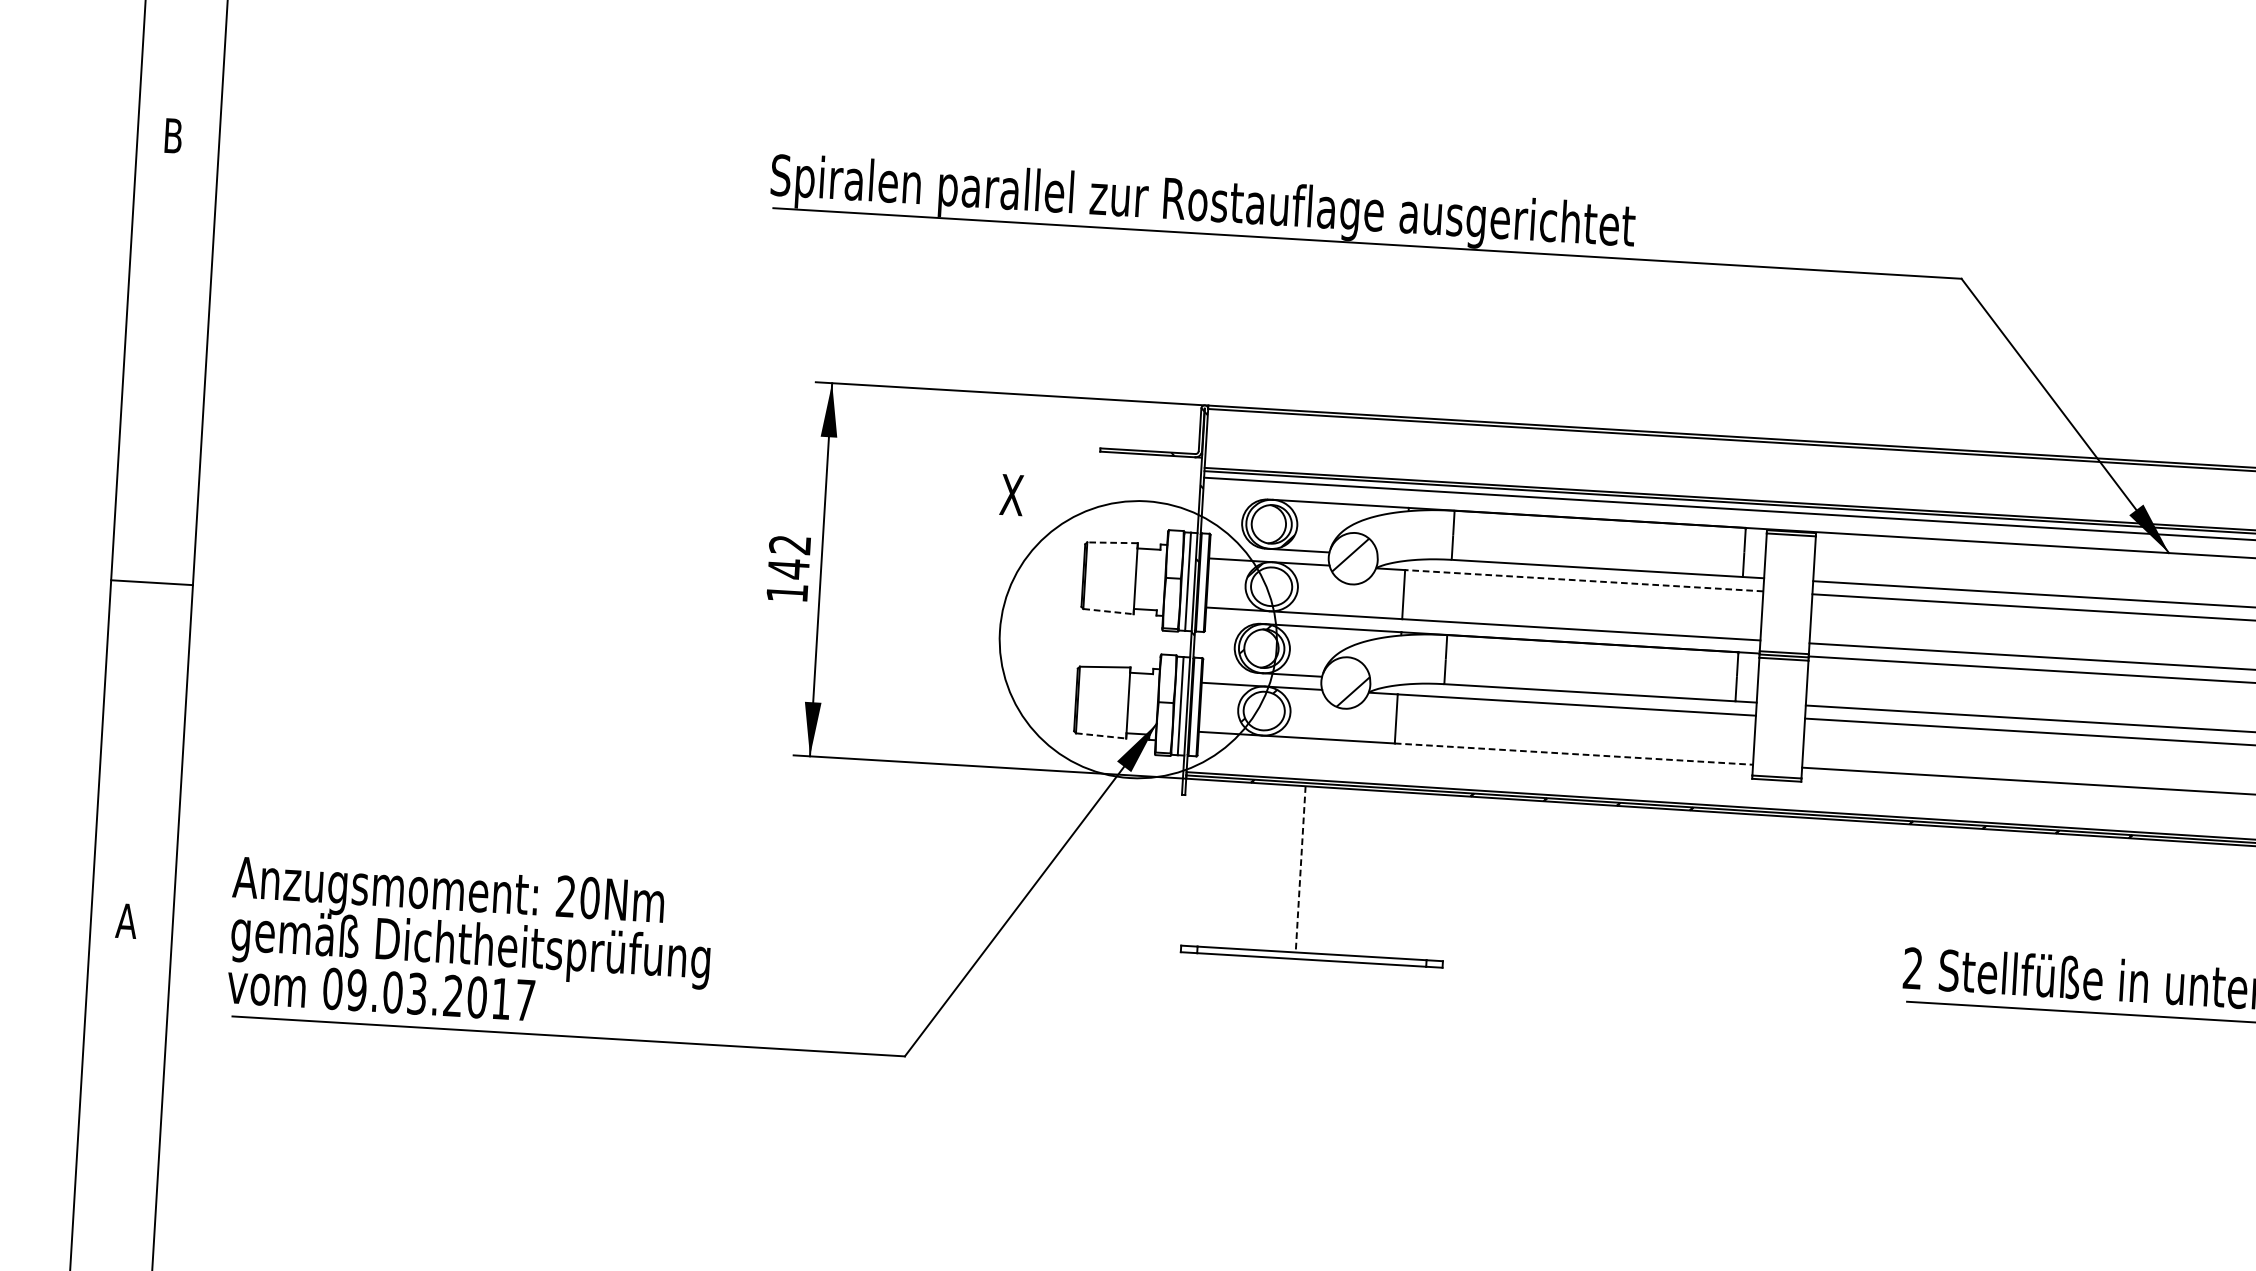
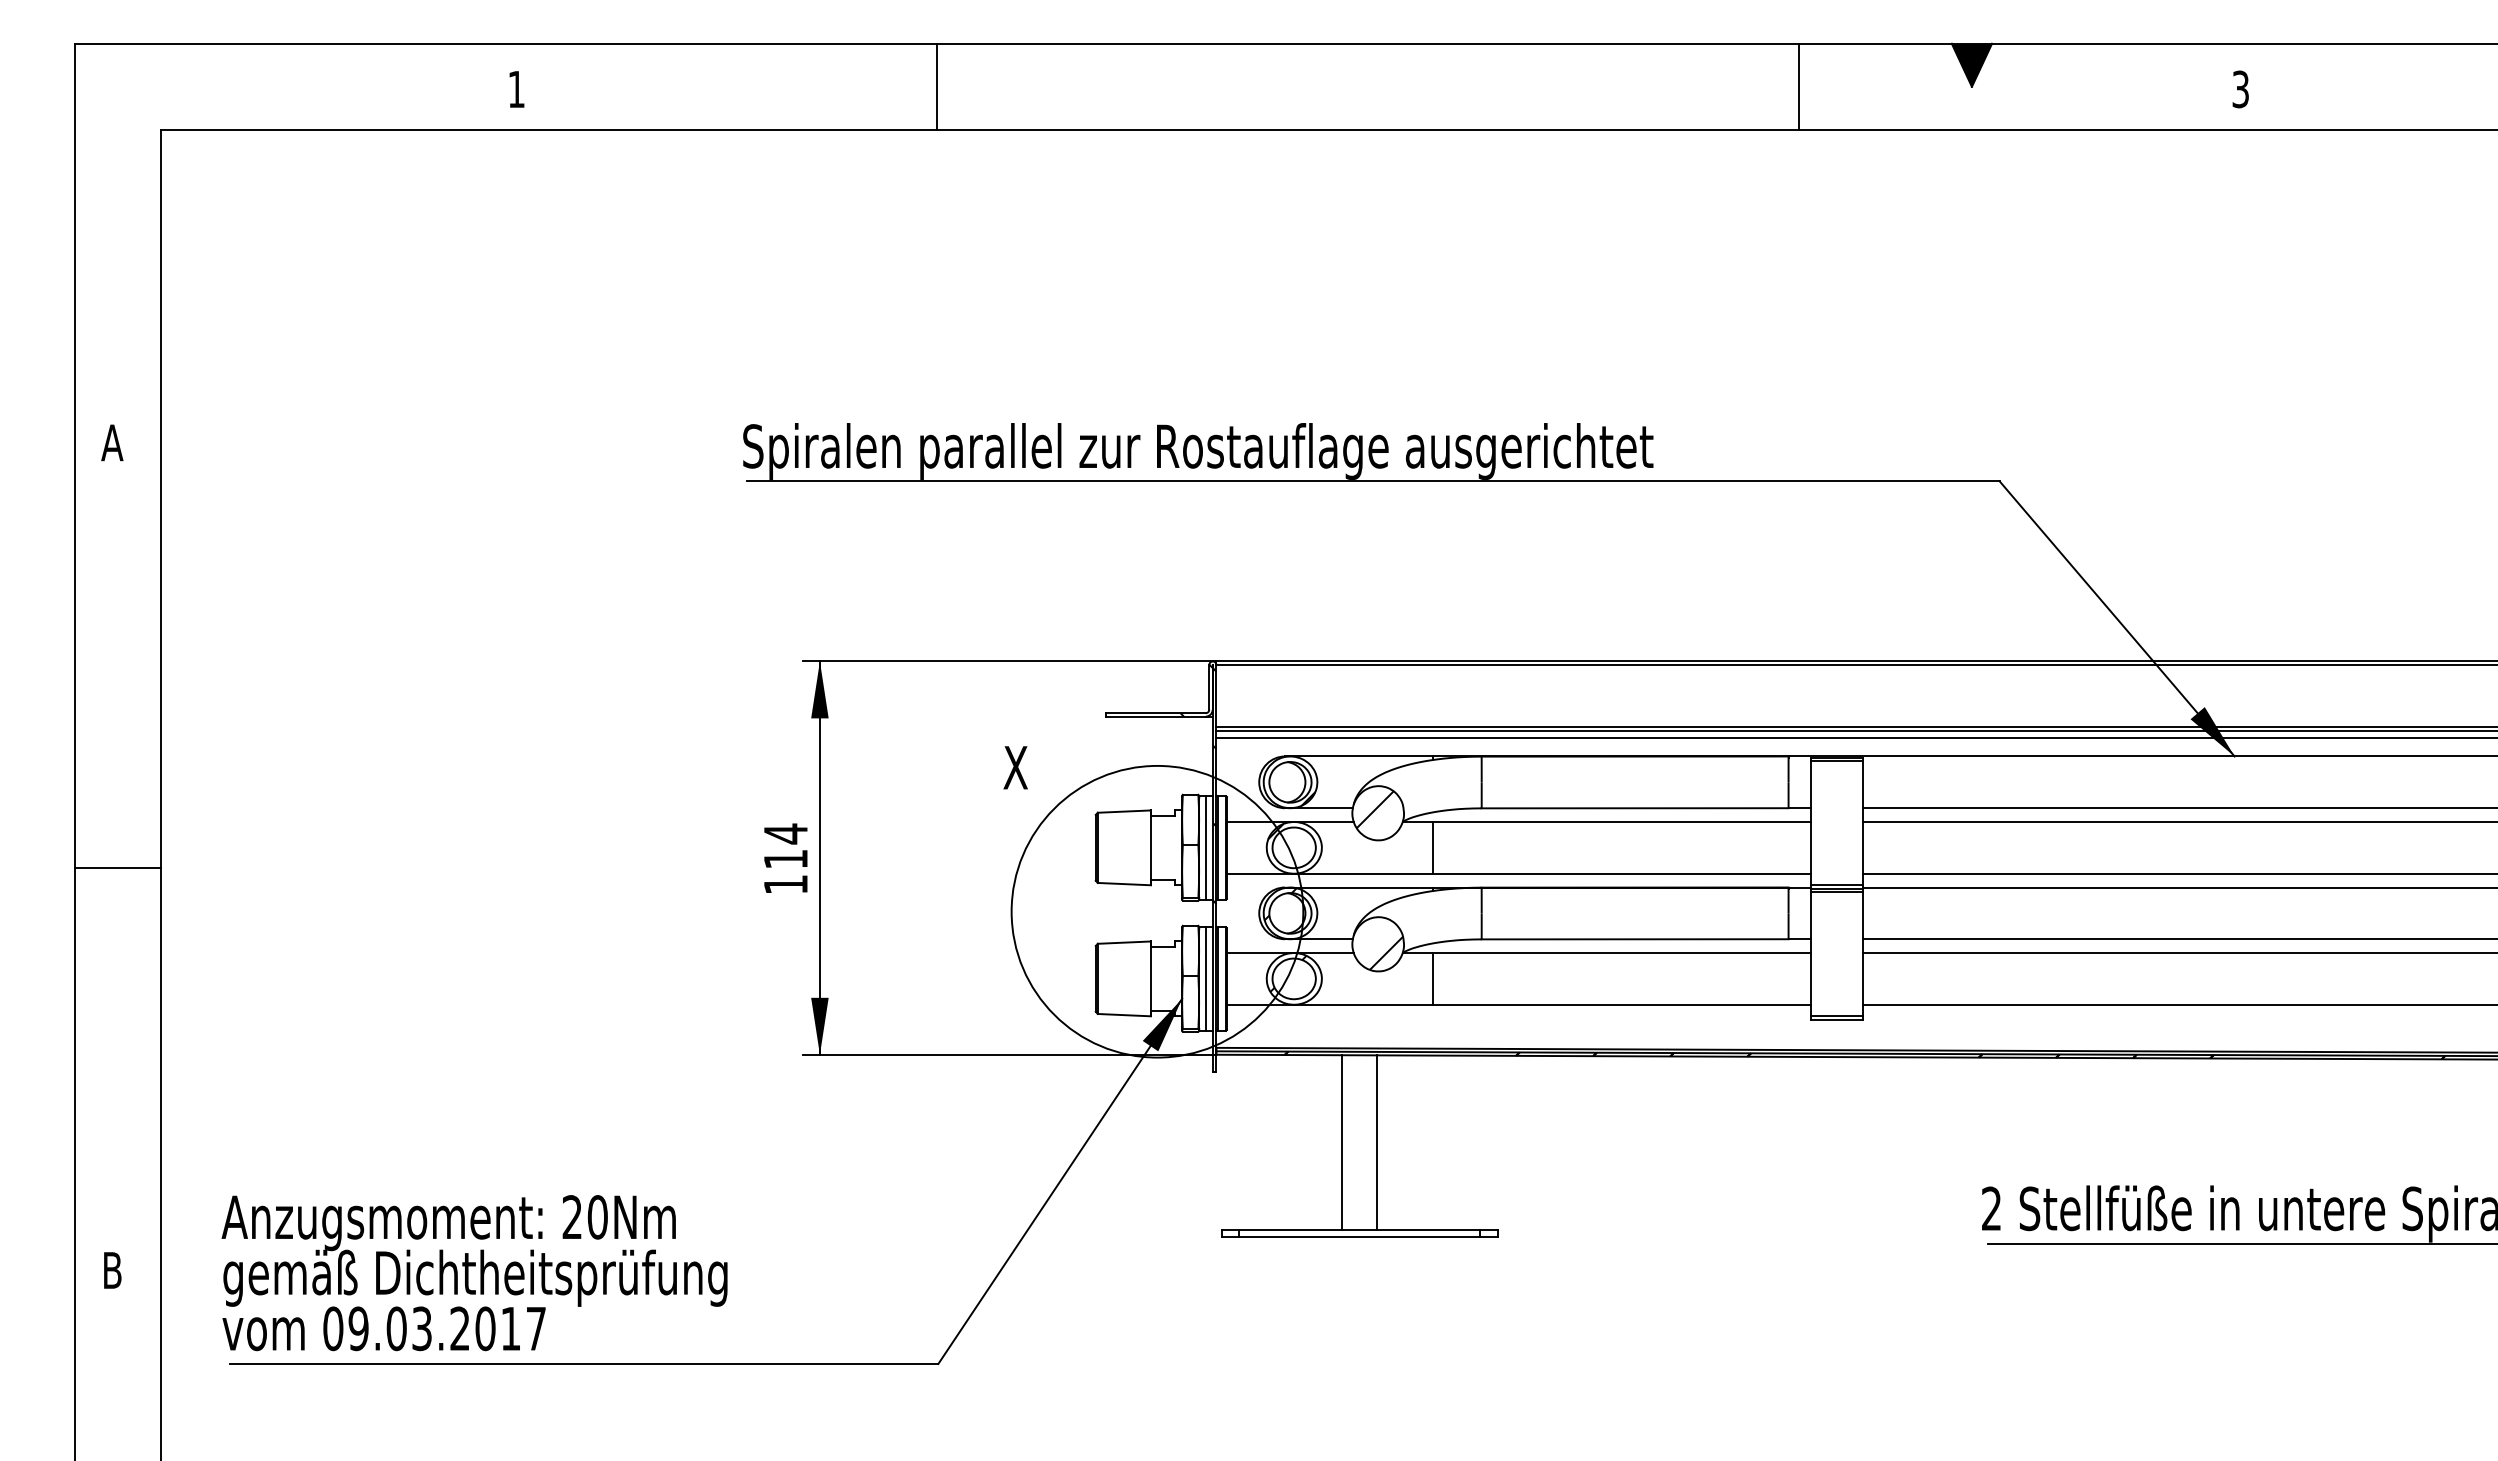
text: (173, 135) -> (112, 442), B -> A
line: (1112, 542) -> (1124, 811), dashed -> solid
text: (789, 556) -> (785, 846), 142 -> 114
line: (1584, 581) -> (1622, 822), dashed -> solid
line: (151, 582) -> (117, 868), moved
line: (1108, 611) -> (1124, 884), dashed -> solid
line: (1101, 736) -> (1124, 1015), dashed -> solid
line: (1574, 753) -> (1622, 1004), dashed -> solid
line: (1300, 869) -> (1342, 1142), dashed -> solid
line: (1333, 870) -> (1376, 1142), added
text: (126, 921) -> (112, 1270), A -> B

